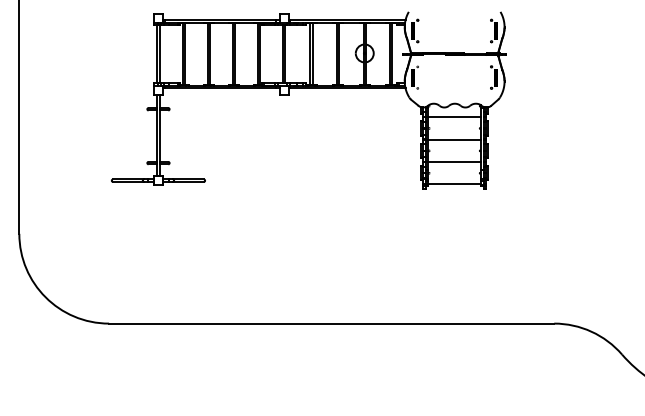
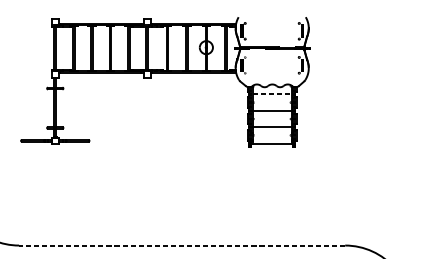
line: (454, 117) -> (272, 94), solid -> dashed
line: (331, 323) -> (182, 245), solid -> dashed

